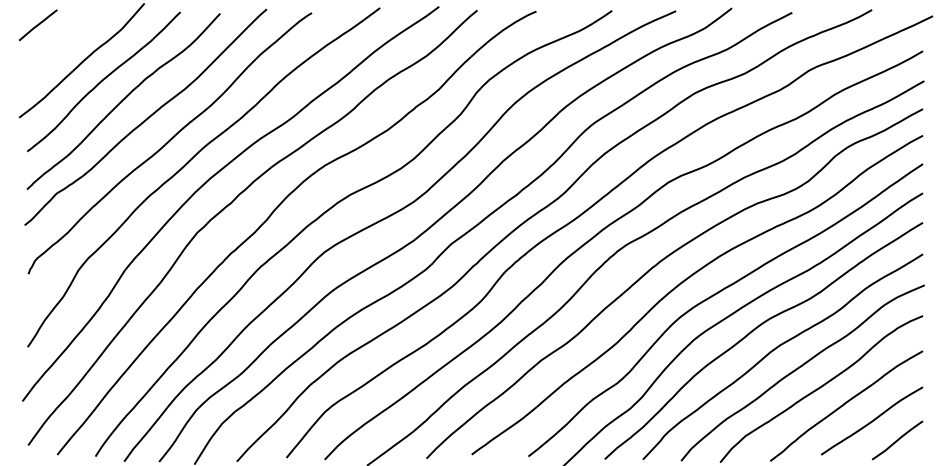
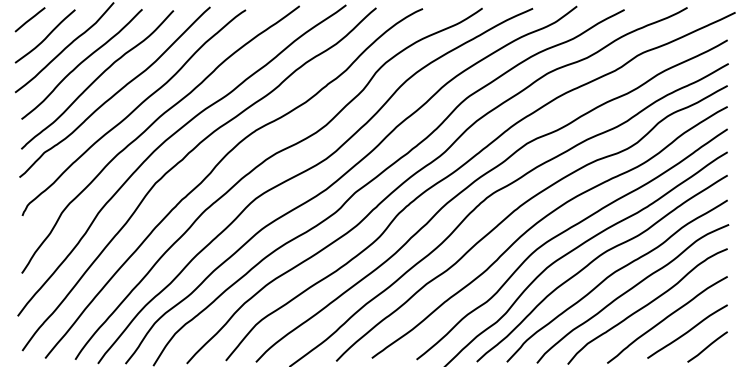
curve: (57, 47) -> (45, 37), added

